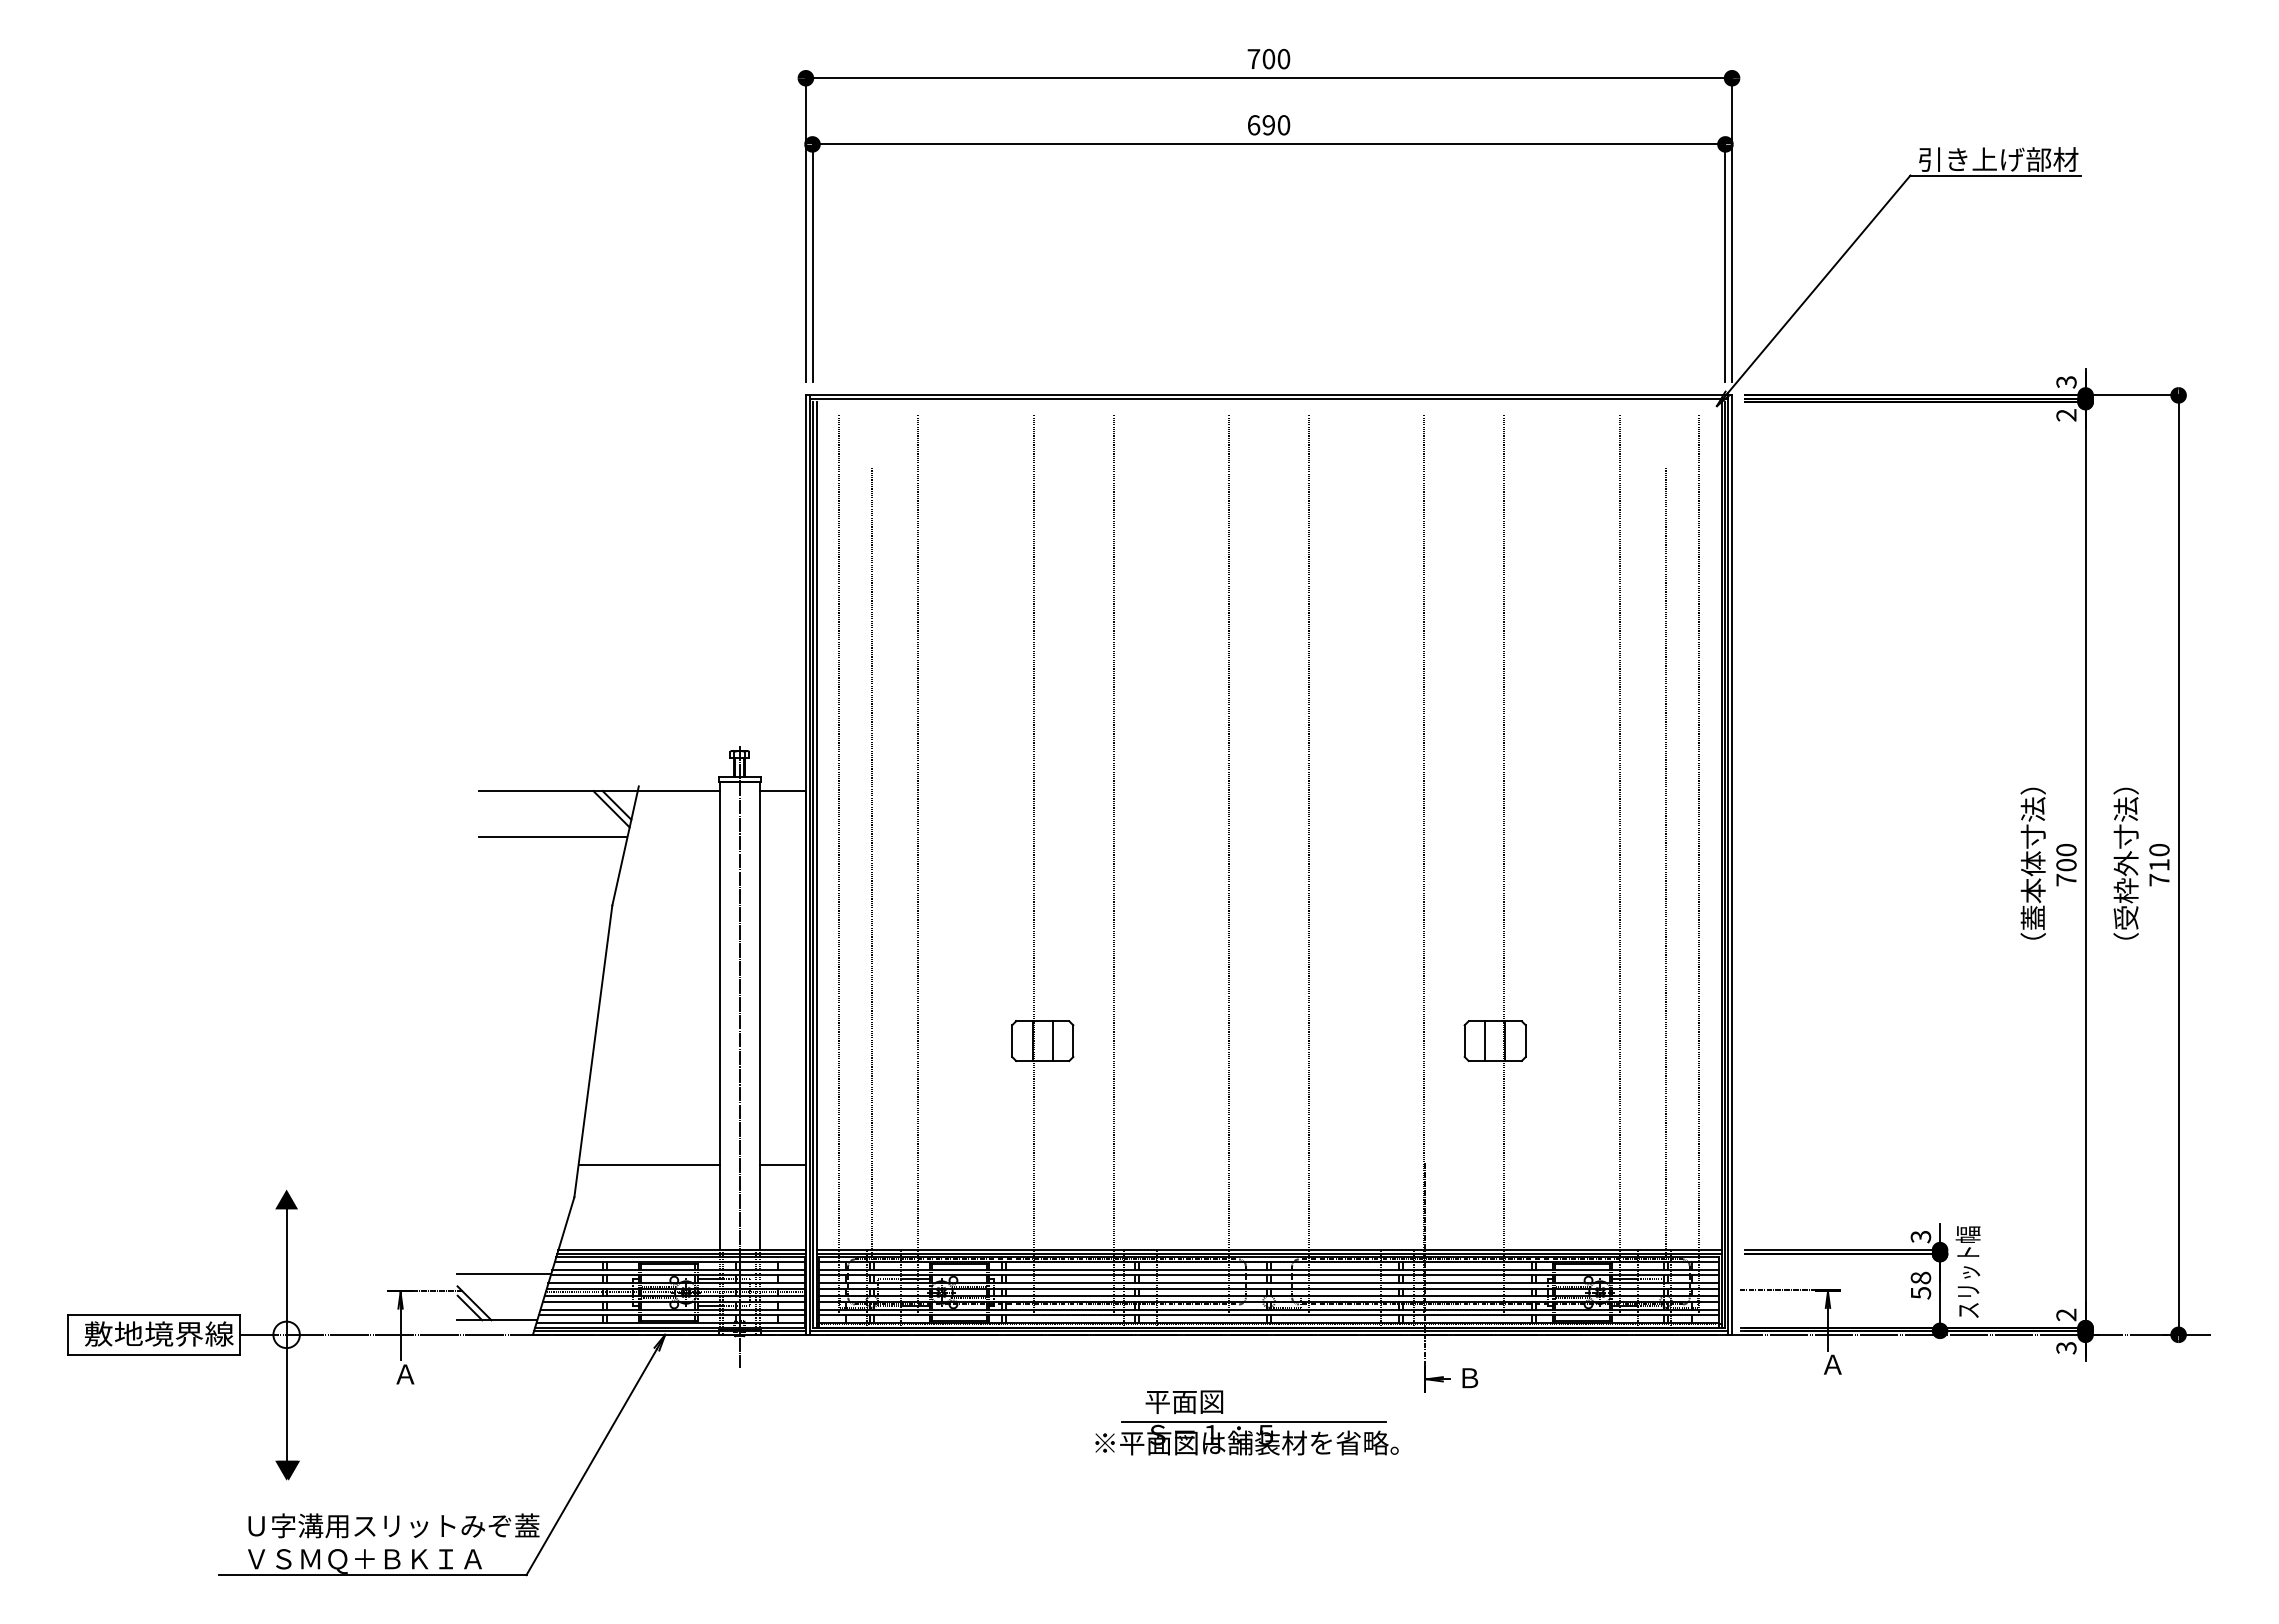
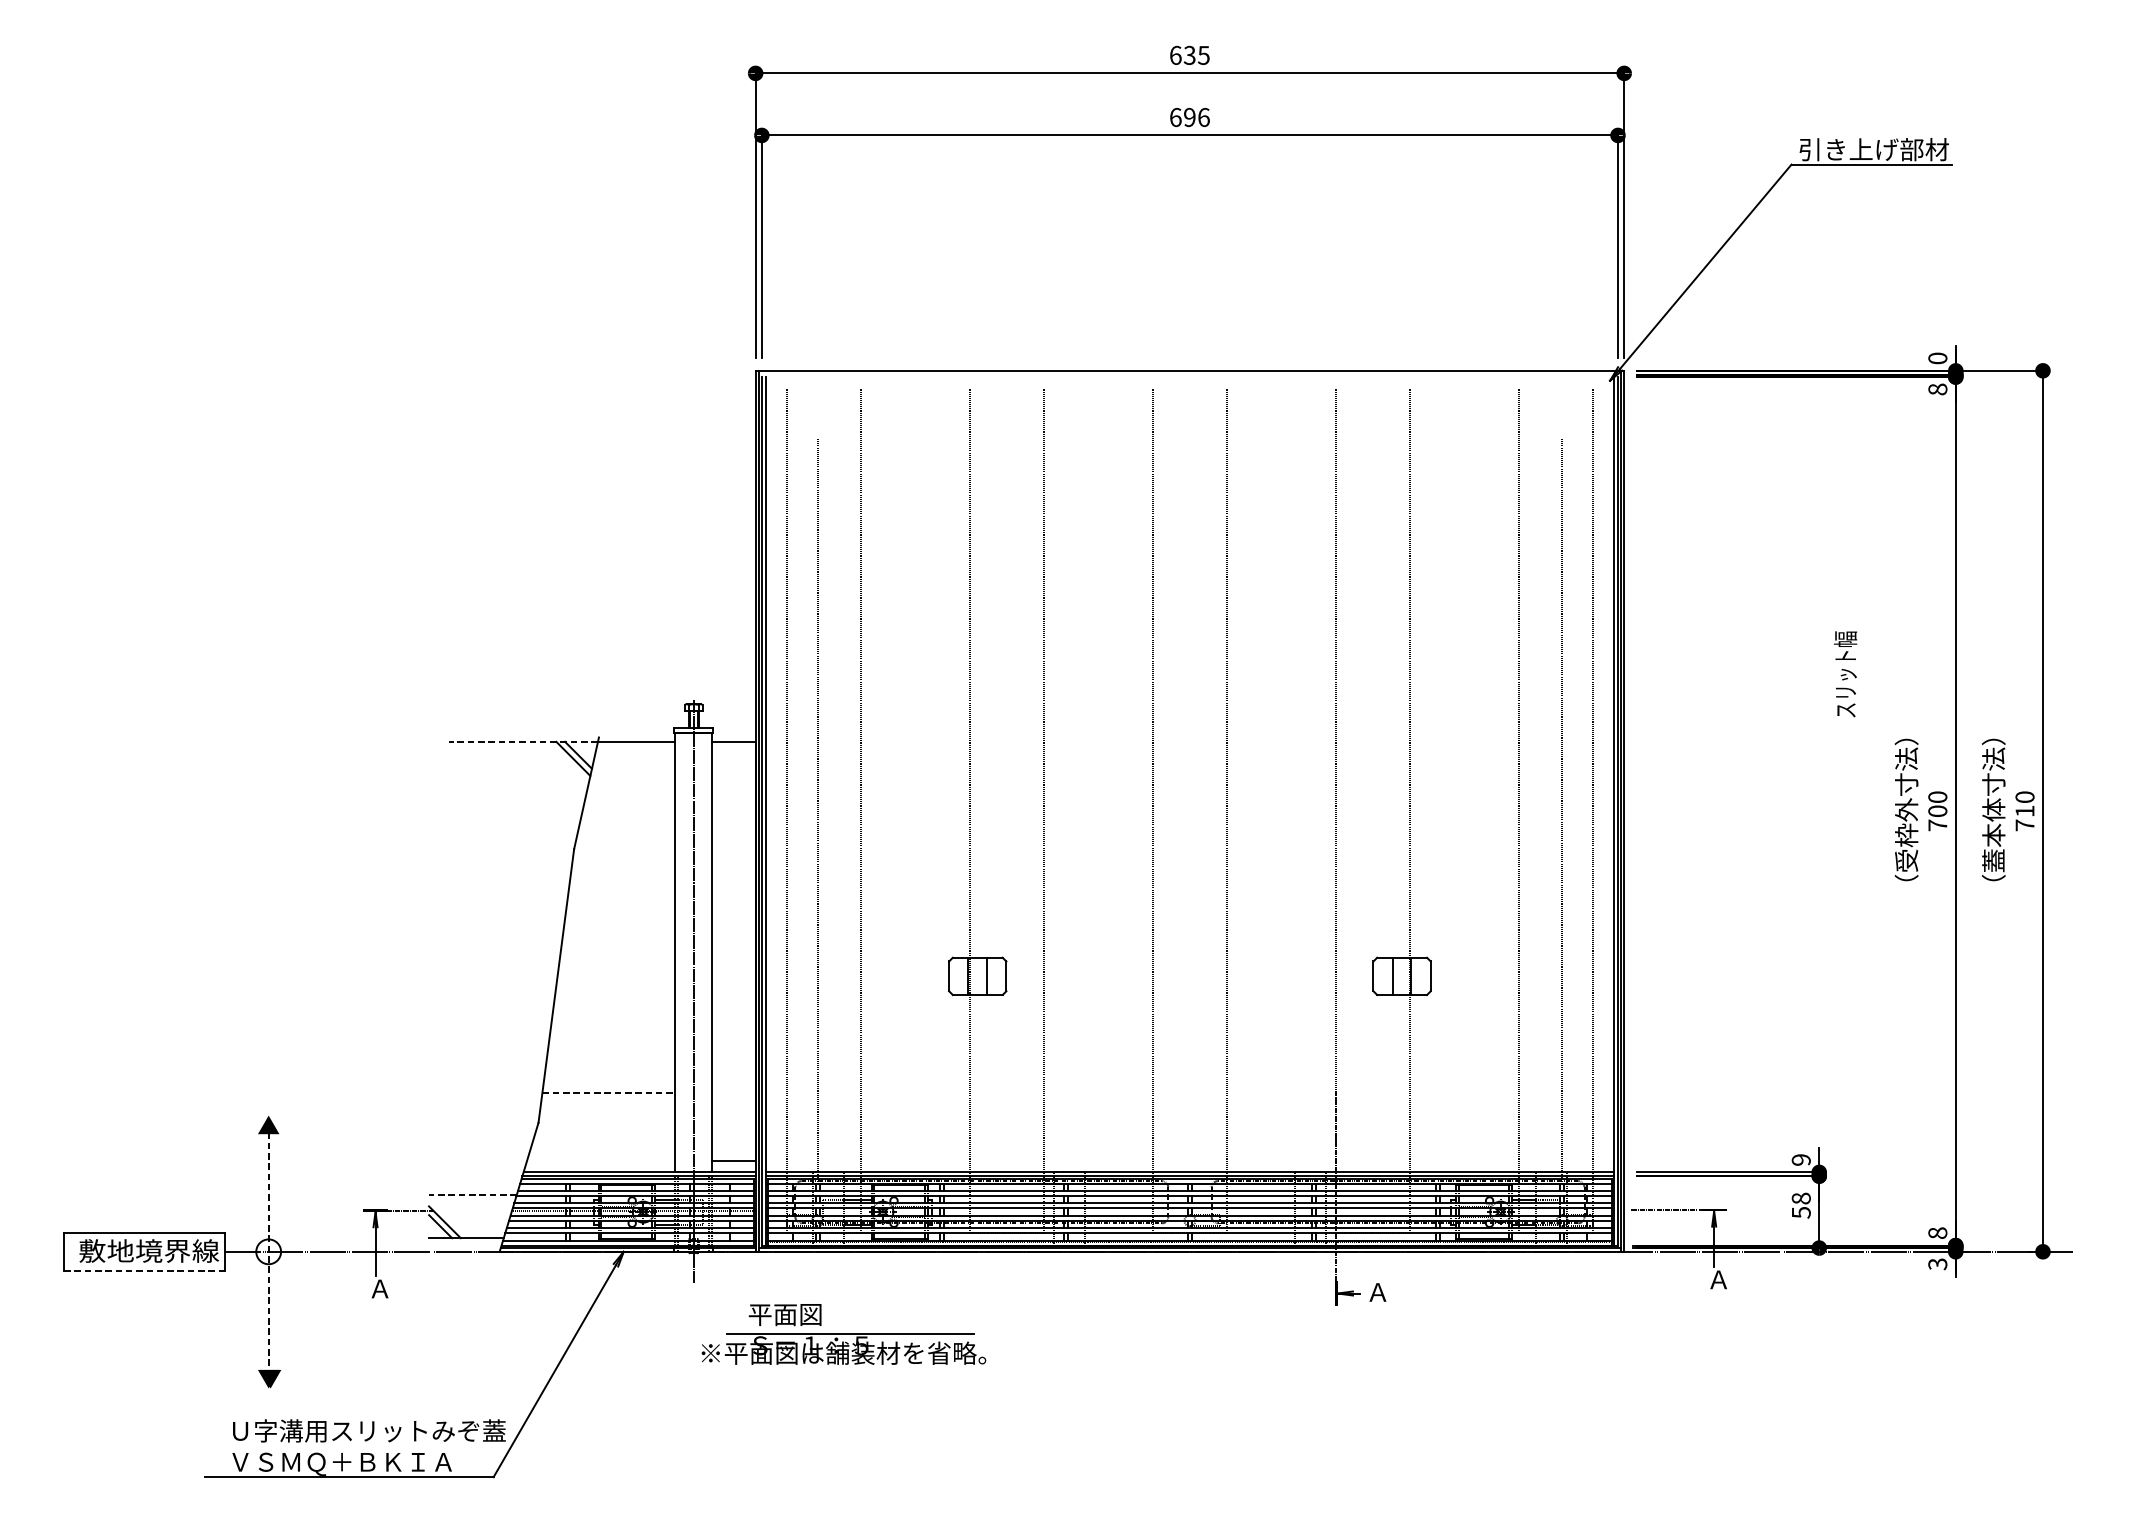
text: (1268, 58) -> (1189, 54), 700 -> 635
text: (1283, 125) -> (1203, 117), 690 -> 696
text: (2066, 382) -> (1937, 358), 3 -> 0
line: (1268, 399) -> (1189, 374), removed
text: (2066, 415) -> (1937, 389), 2 -> 8
line: (557, 791) -> (522, 742), solid -> dashed
line: (553, 837) -> (518, 785), removed
text: (2032, 889) -> (1905, 834), （蓋本体寸法） -> （受枠外寸法）
text: (2125, 889) -> (1993, 834), （受枠外寸法） -> （蓋本体寸法）
line: (649, 1165) -> (608, 1093), solid -> dashed
line: (782, 1165) -> (733, 1161), moved
text: (1921, 1236) -> (1801, 1159), 3 -> 9
text: (1967, 1271) -> (1844, 673), moved
line: (503, 1273) -> (472, 1194), solid -> dashed
text: (2066, 1314) -> (1937, 1232), 2 -> 8
line: (286, 1334) -> (268, 1251), solid -> dashed
line: (154, 1354) -> (144, 1270), solid -> dashed
text: (1469, 1378) -> (1377, 1292), Ｂ -> Ａ
part: (1246, 1422) -> (843, 1334), moved

